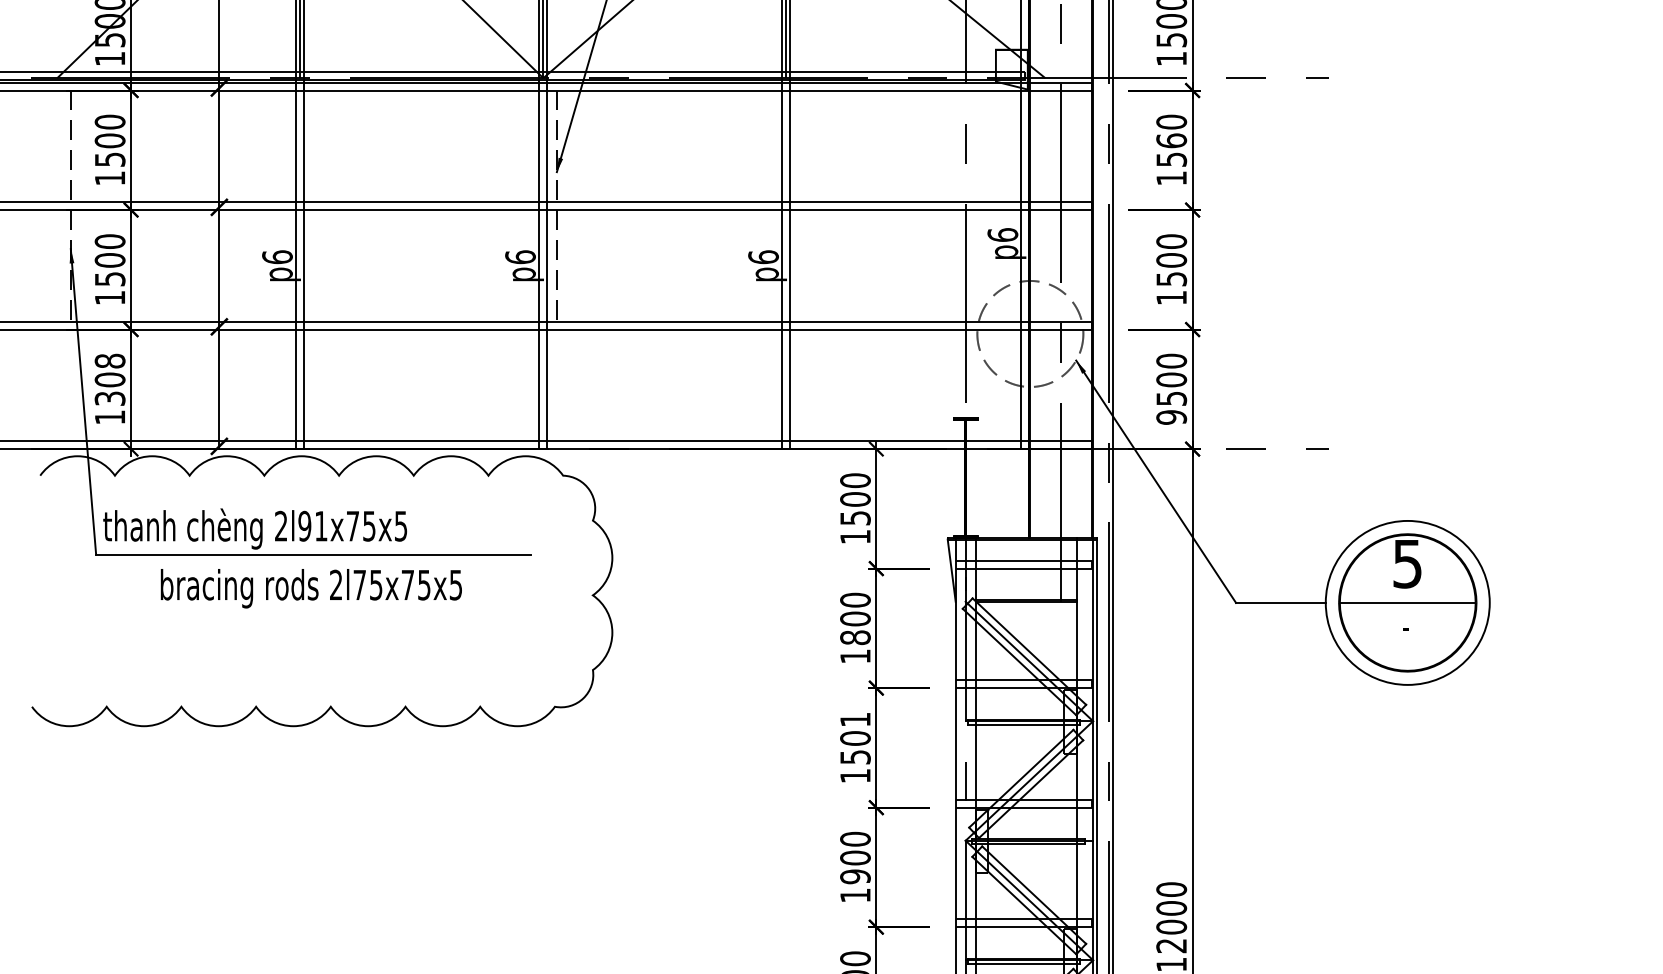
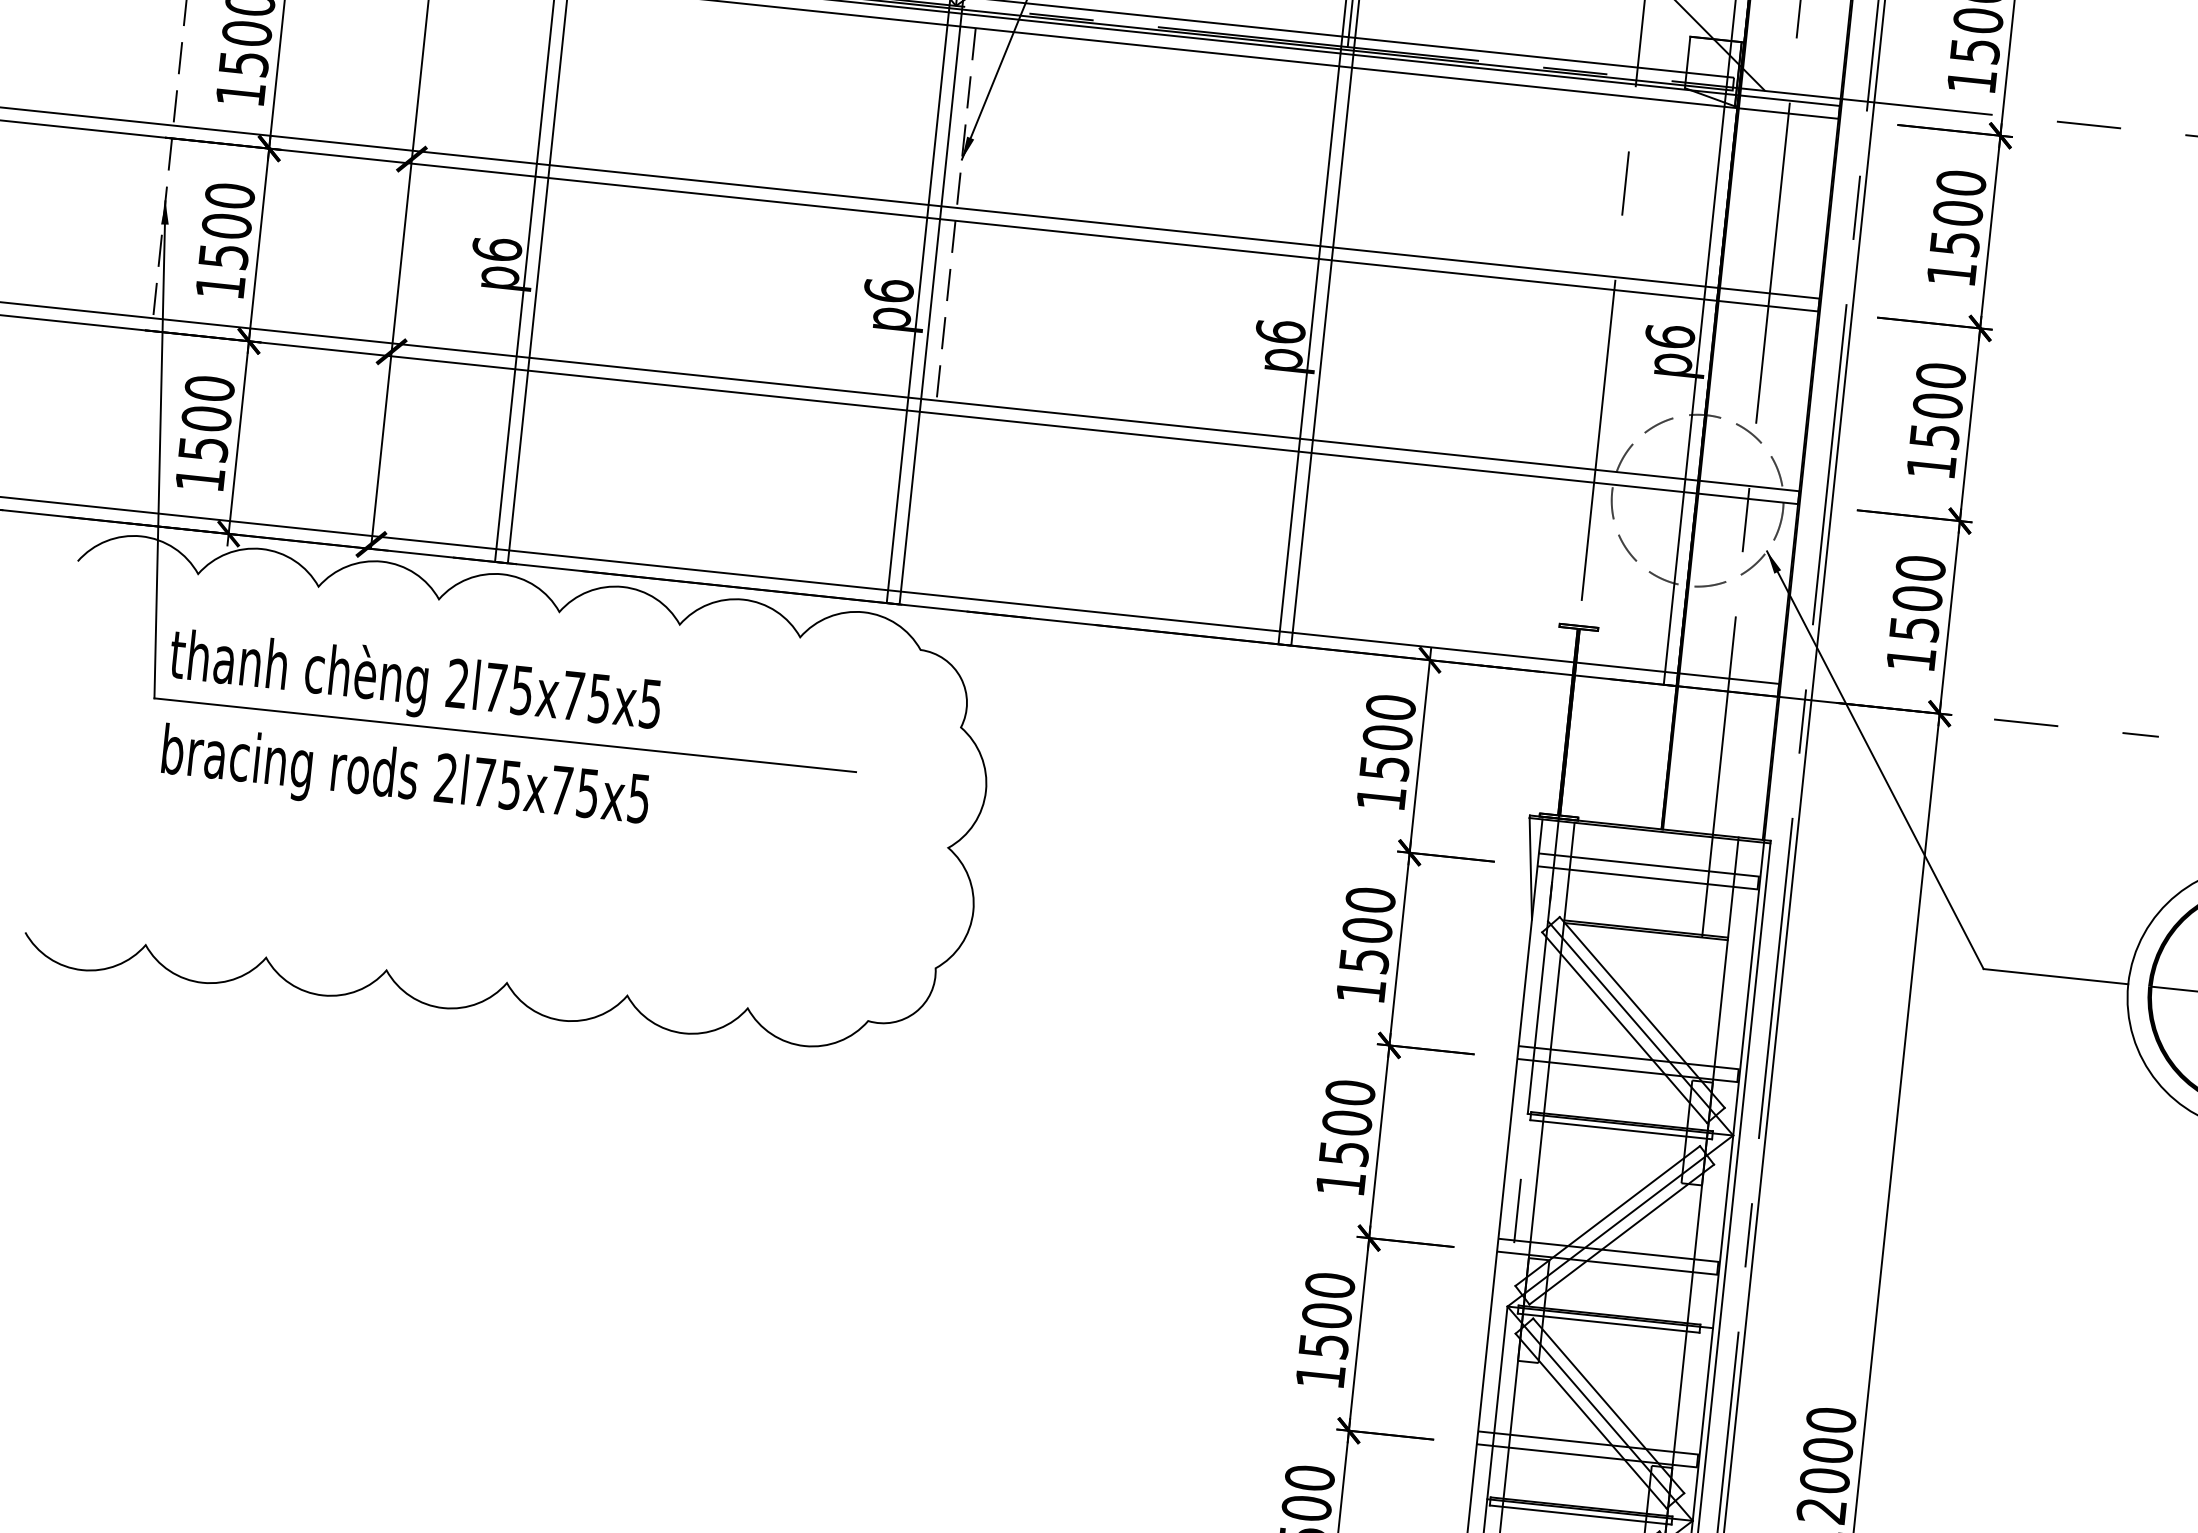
text: (1171, 140) -> (1957, 212), 1560 -> 1500
text: (109, 379) -> (205, 418), 1308 -> 1500
text: (1171, 417) -> (1910, 659), 9500 -> 1500
text: (312, 525) -> (508, 687), 2l91x75x5 -> 2l75x75x5
text: (310, 588) -> (403, 779), moved
text: (855, 637) -> (1364, 960), 1800 -> 1500
text: (855, 719) -> (1350, 1092), 1501 -> 1500
text: (855, 876) -> (1323, 1345), 1900 -> 1500

